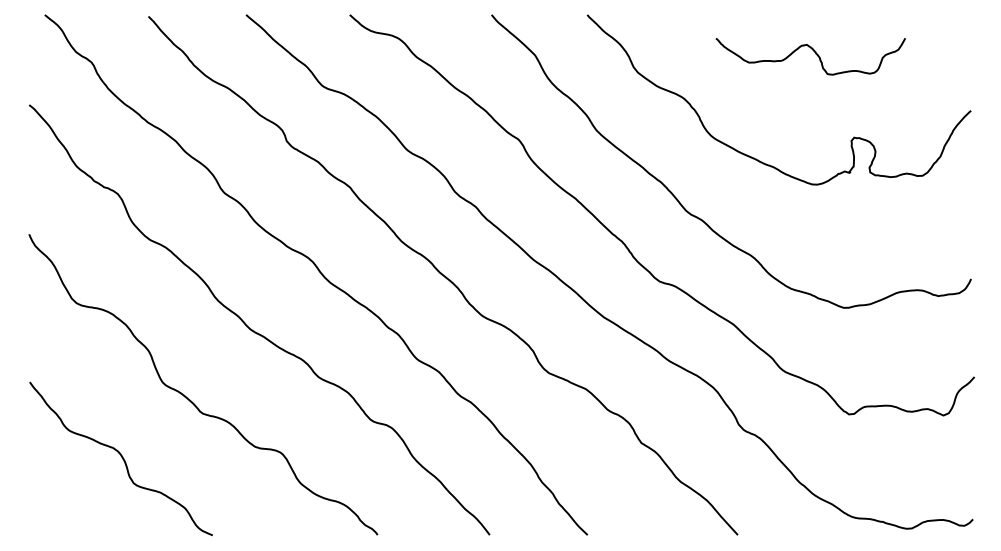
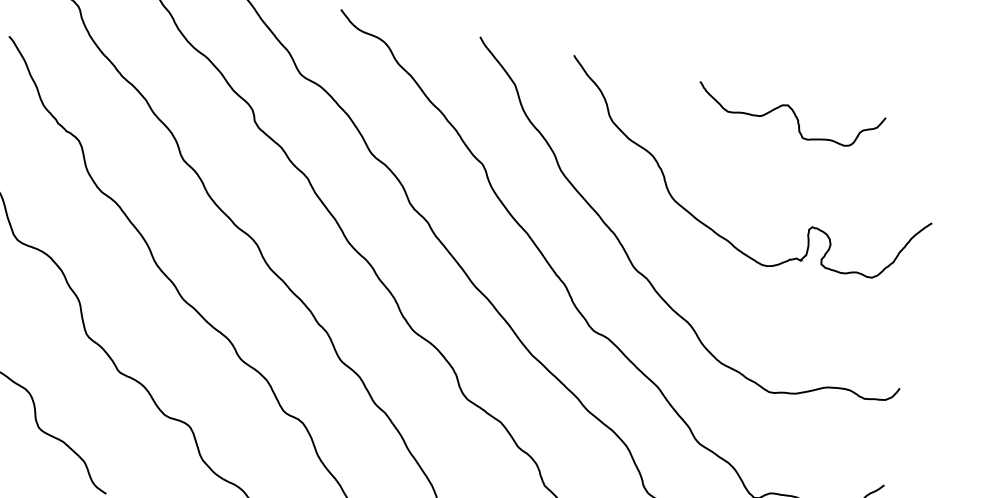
curve: (815, 54) -> (794, 116), moved

